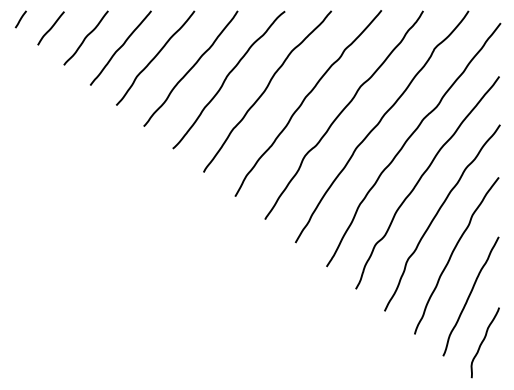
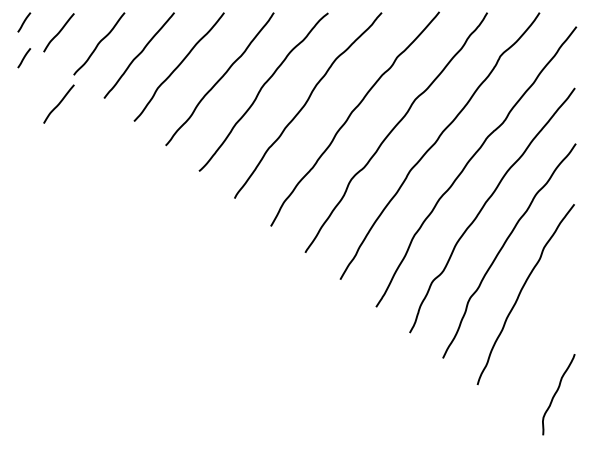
line: (20, 50) -> (23, 58), added
line: (50, 90) -> (58, 104), added
curve: (470, 296) -> (541, 341), removed

